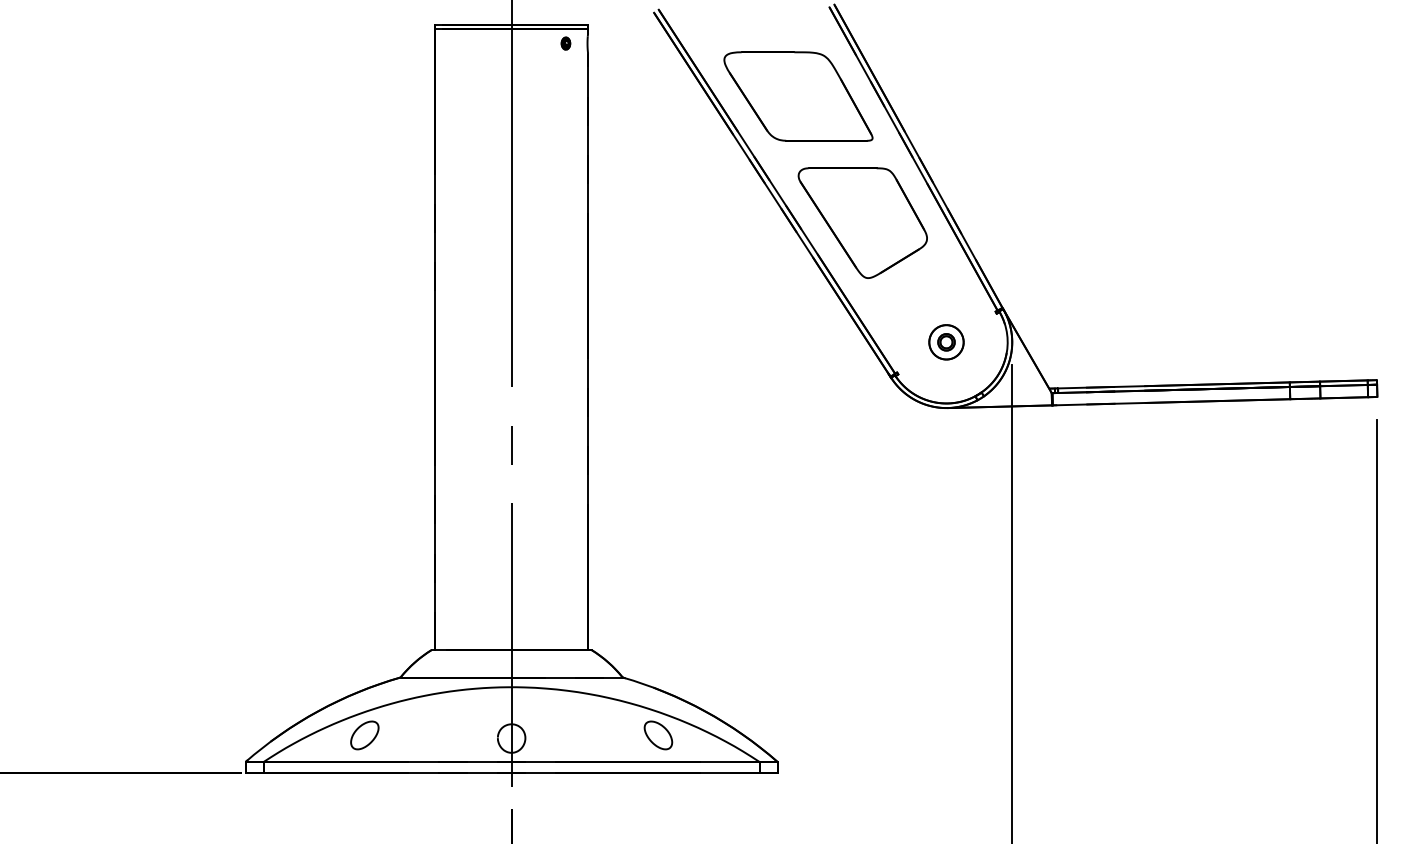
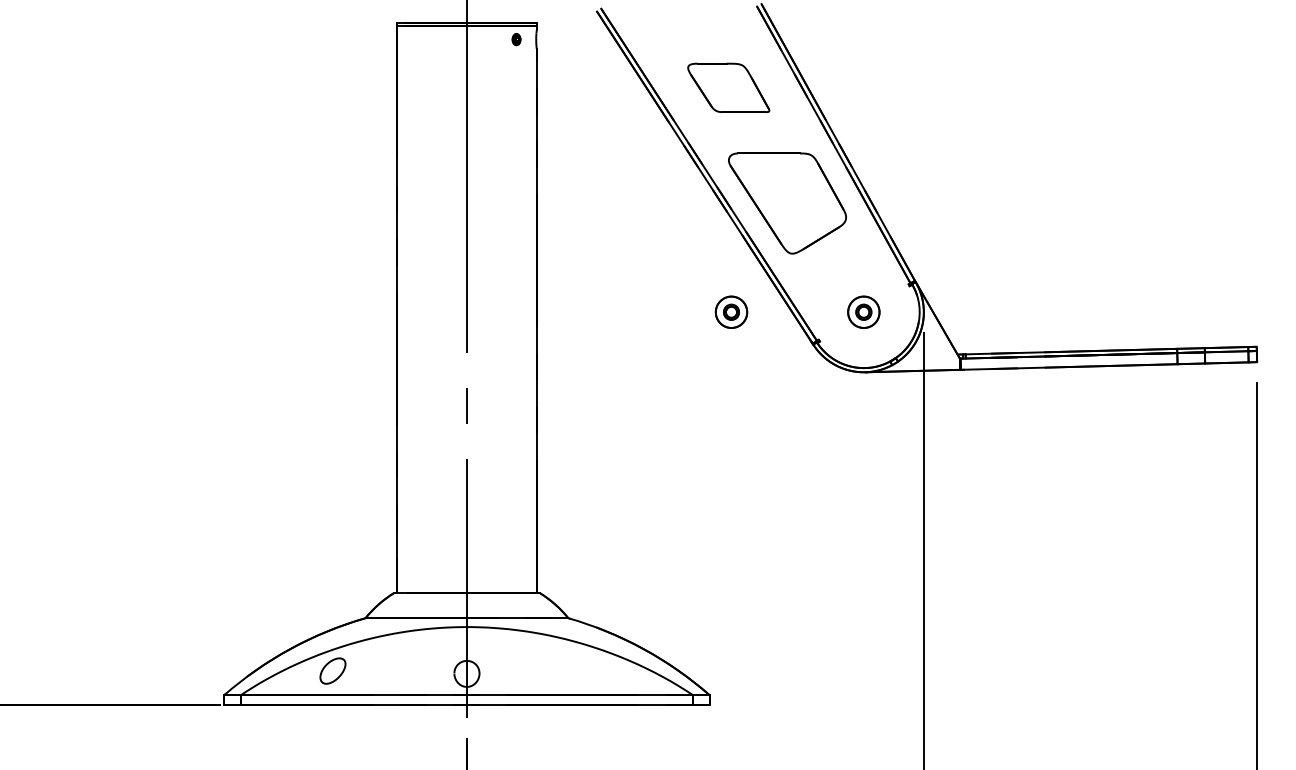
part: (798, 96) -> (728, 87), size x0.6
part: (801, 342) -> (731, 312), added
part: (658, 735) -> (600, 671), removed

